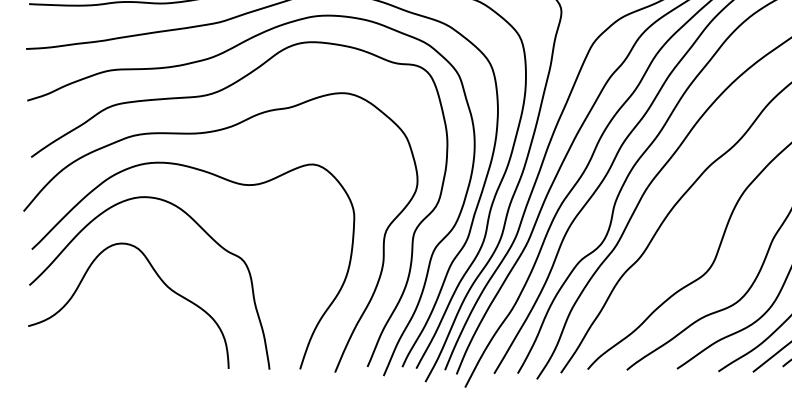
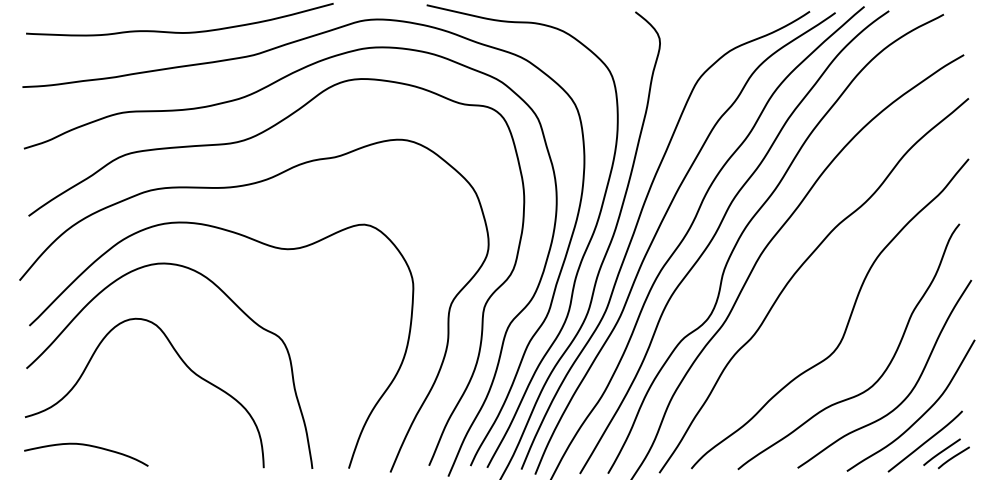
curve: (80, 350) -> (87, 446), added

